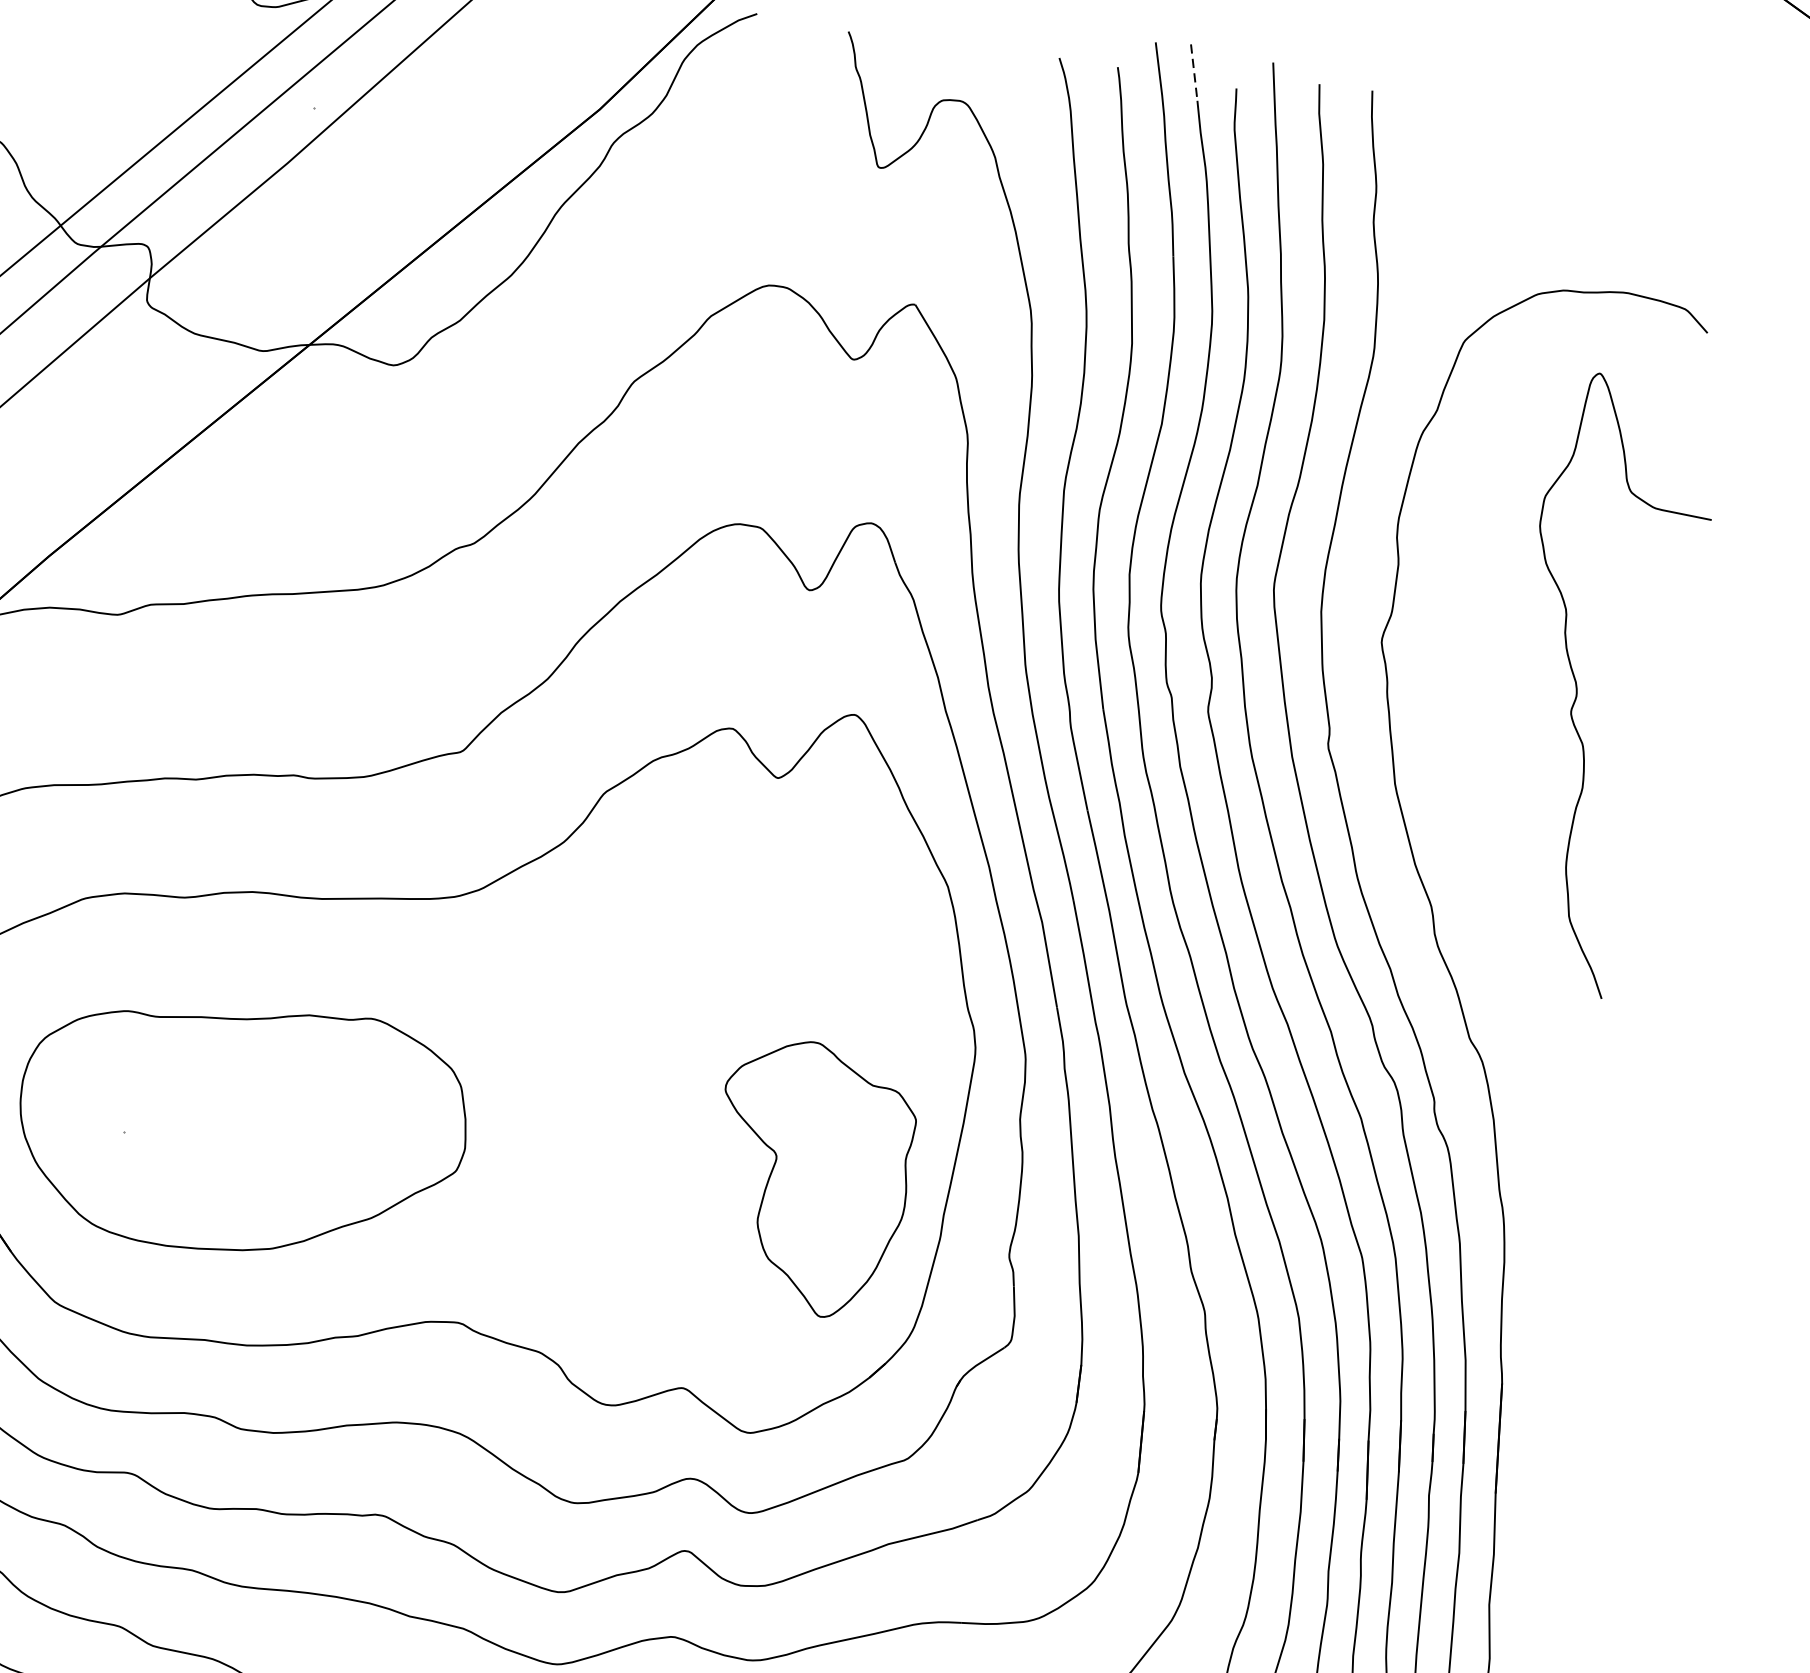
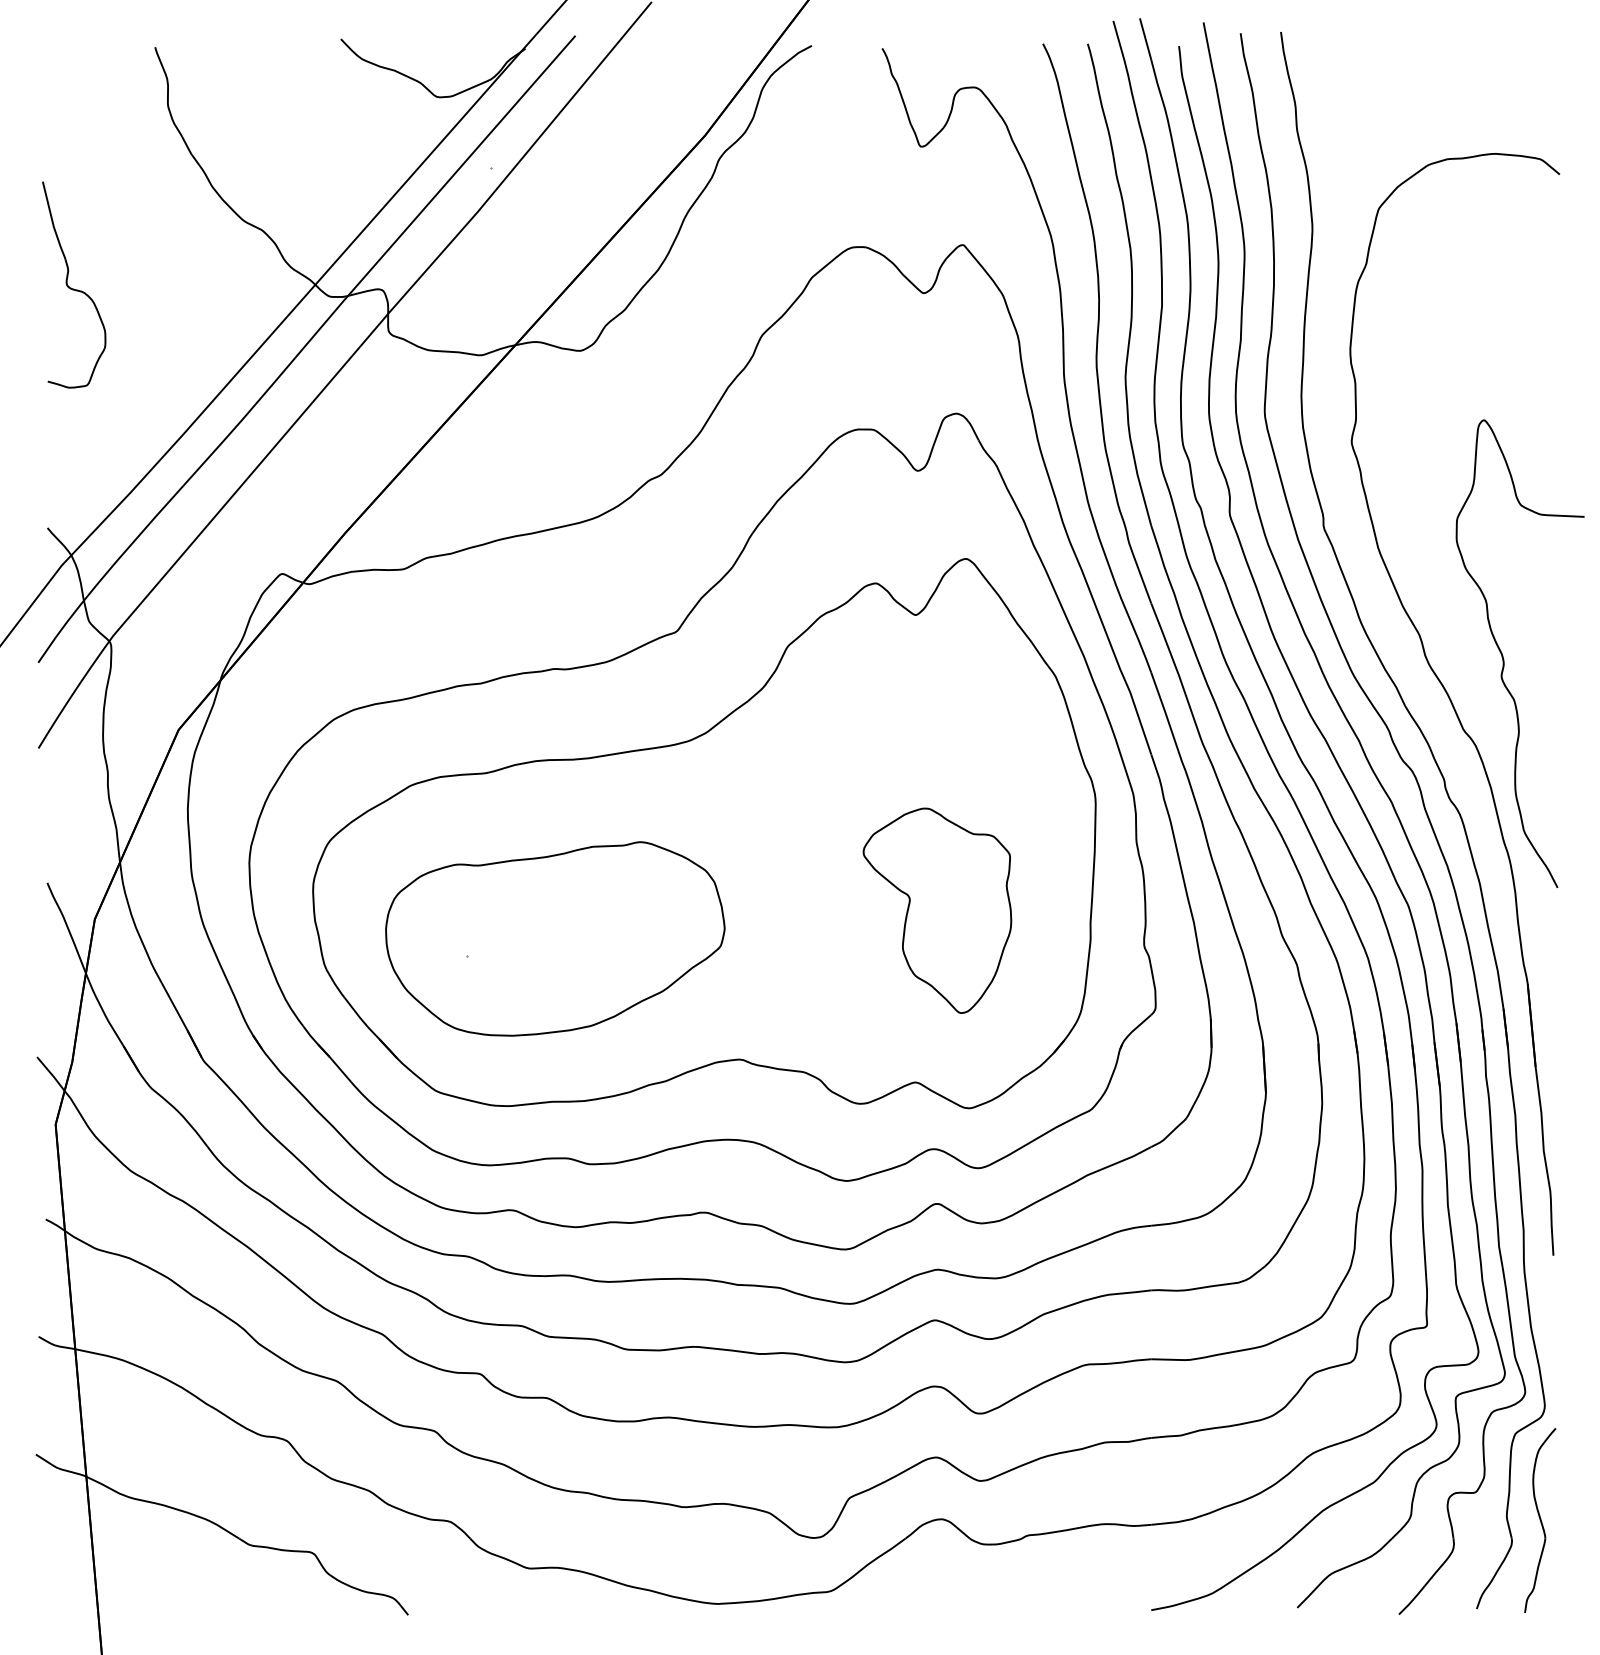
line: (1194, 73) -> (1145, 39), dashed -> solid
curve: (1577, 684) -> (1503, 655), moved
part: (810, 1178) -> (937, 910), moved

